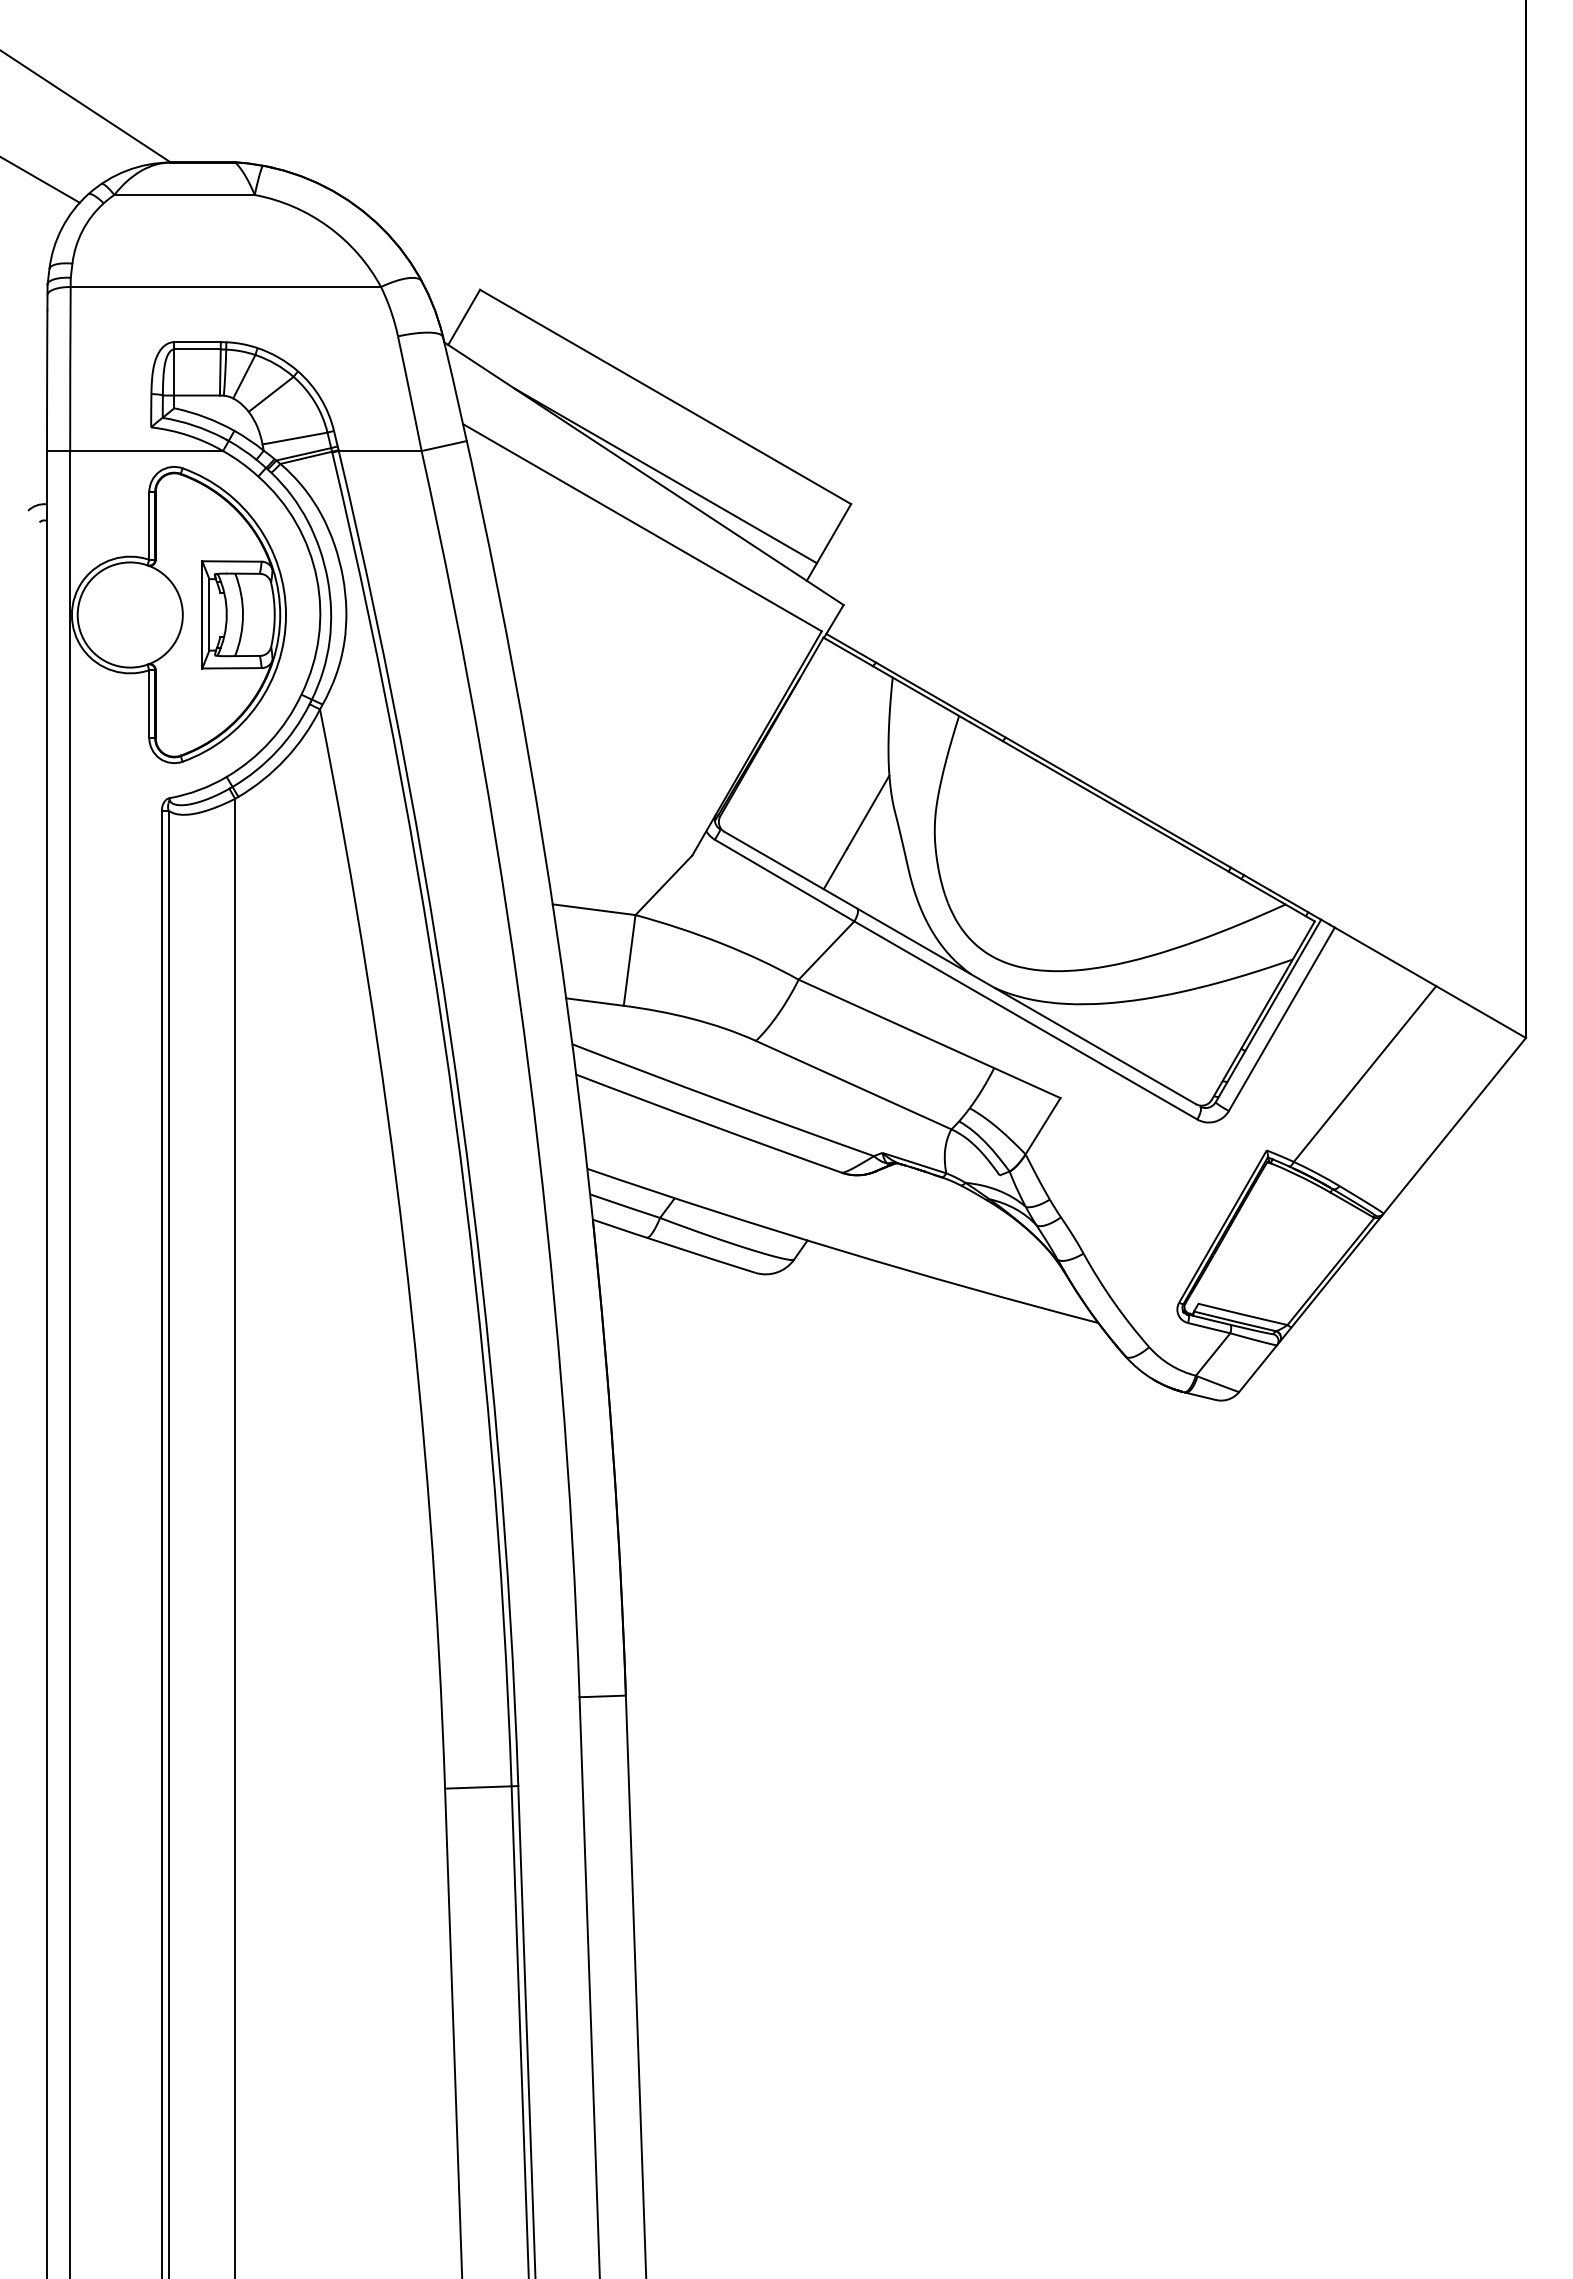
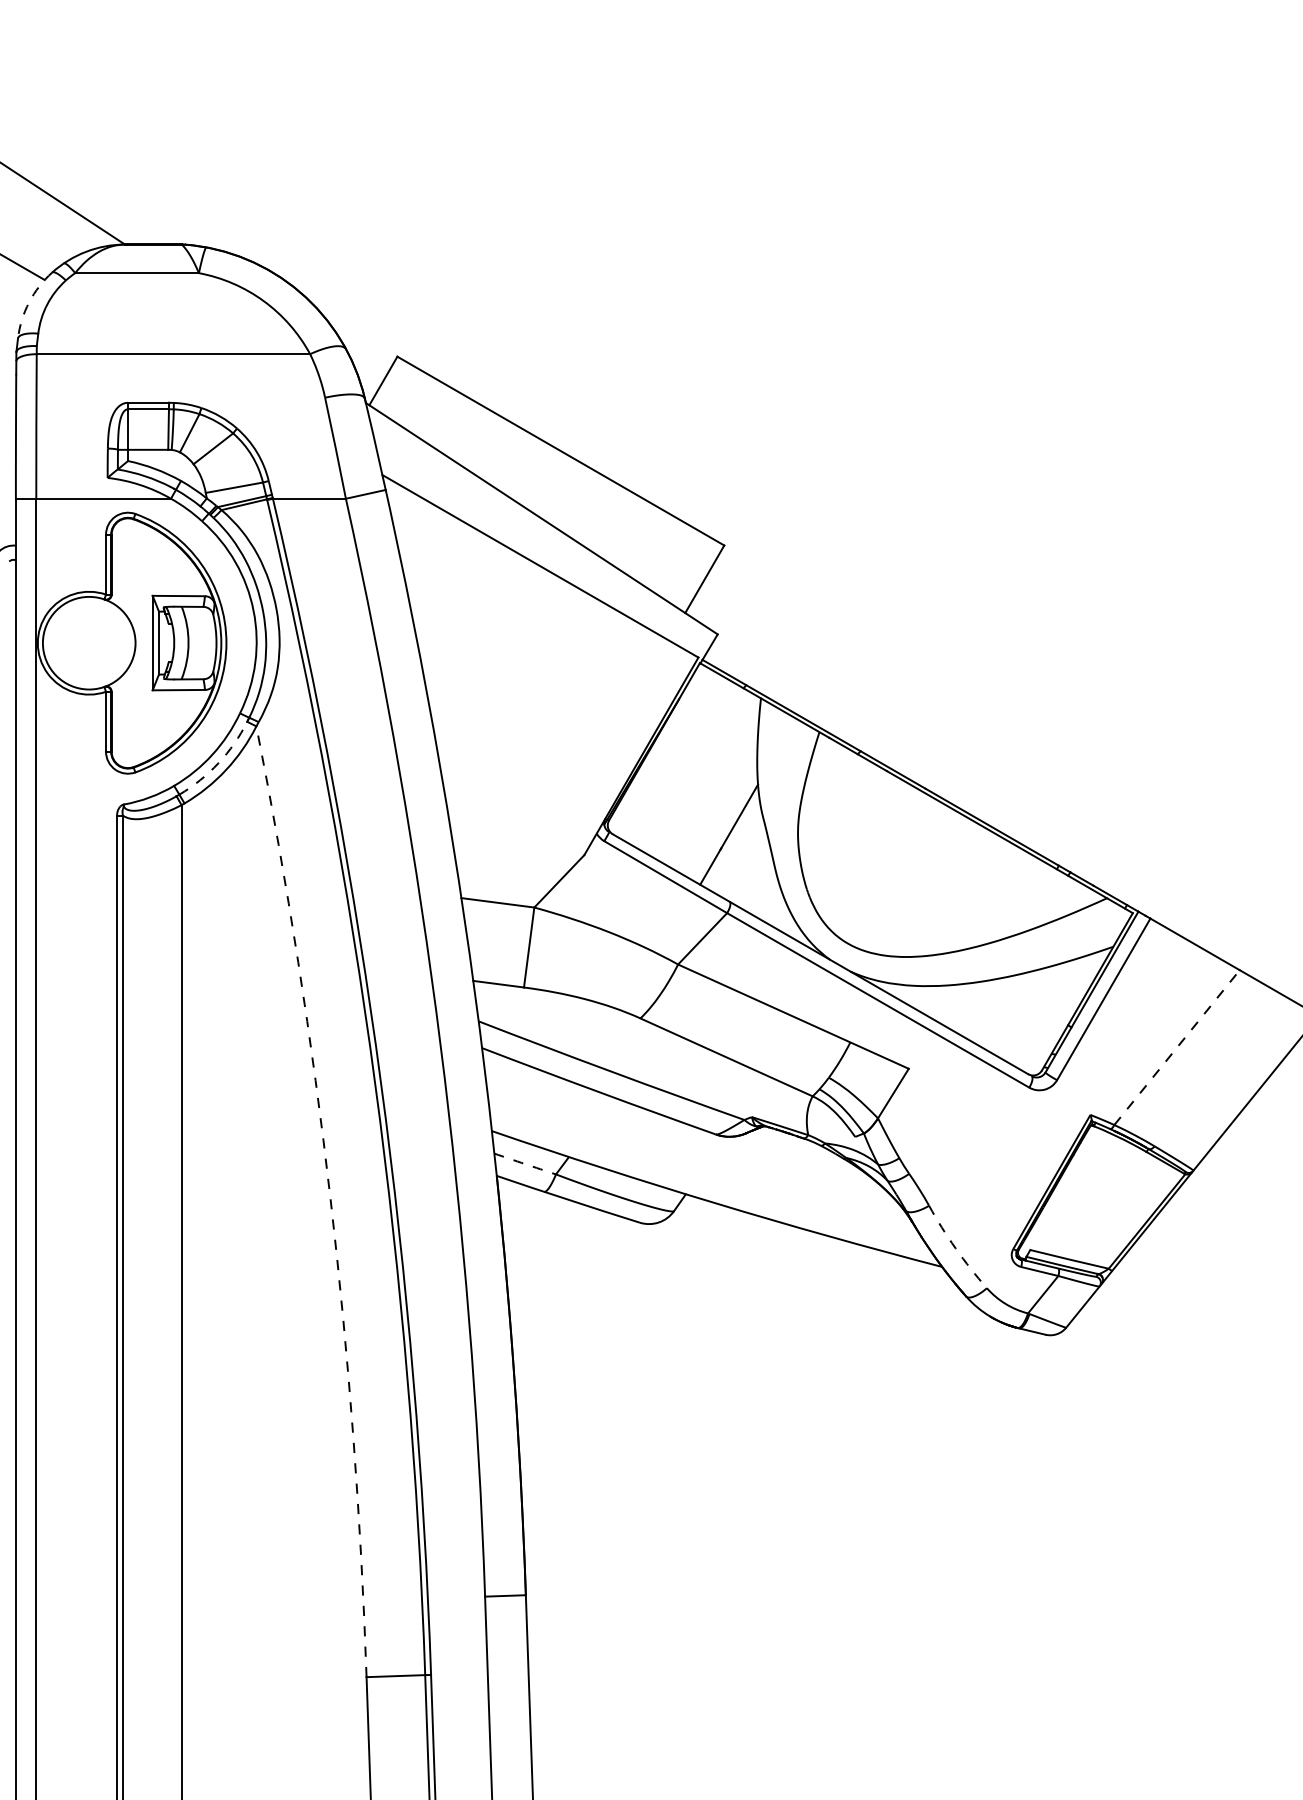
arc: (62, 228) -> (29, 302), solid -> dashed
line: (665, 475) -> (560, 520), removed
arc: (277, 751) -> (218, 763), solid -> dashed
line: (1365, 1073) -> (1177, 1047), solid -> dashed
arc: (625, 1206) -> (525, 1164), solid -> dashed
arc: (404, 1246) -> (330, 1199), solid -> dashed
arc: (1113, 1302) -> (955, 1248), solid -> dashed

